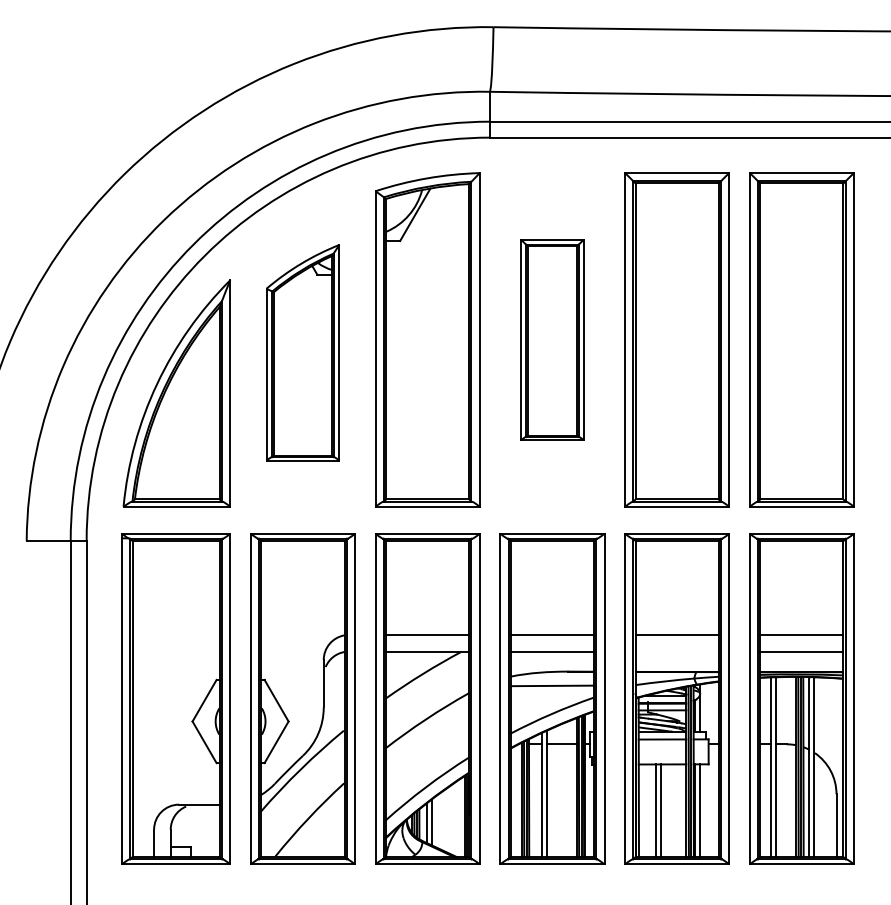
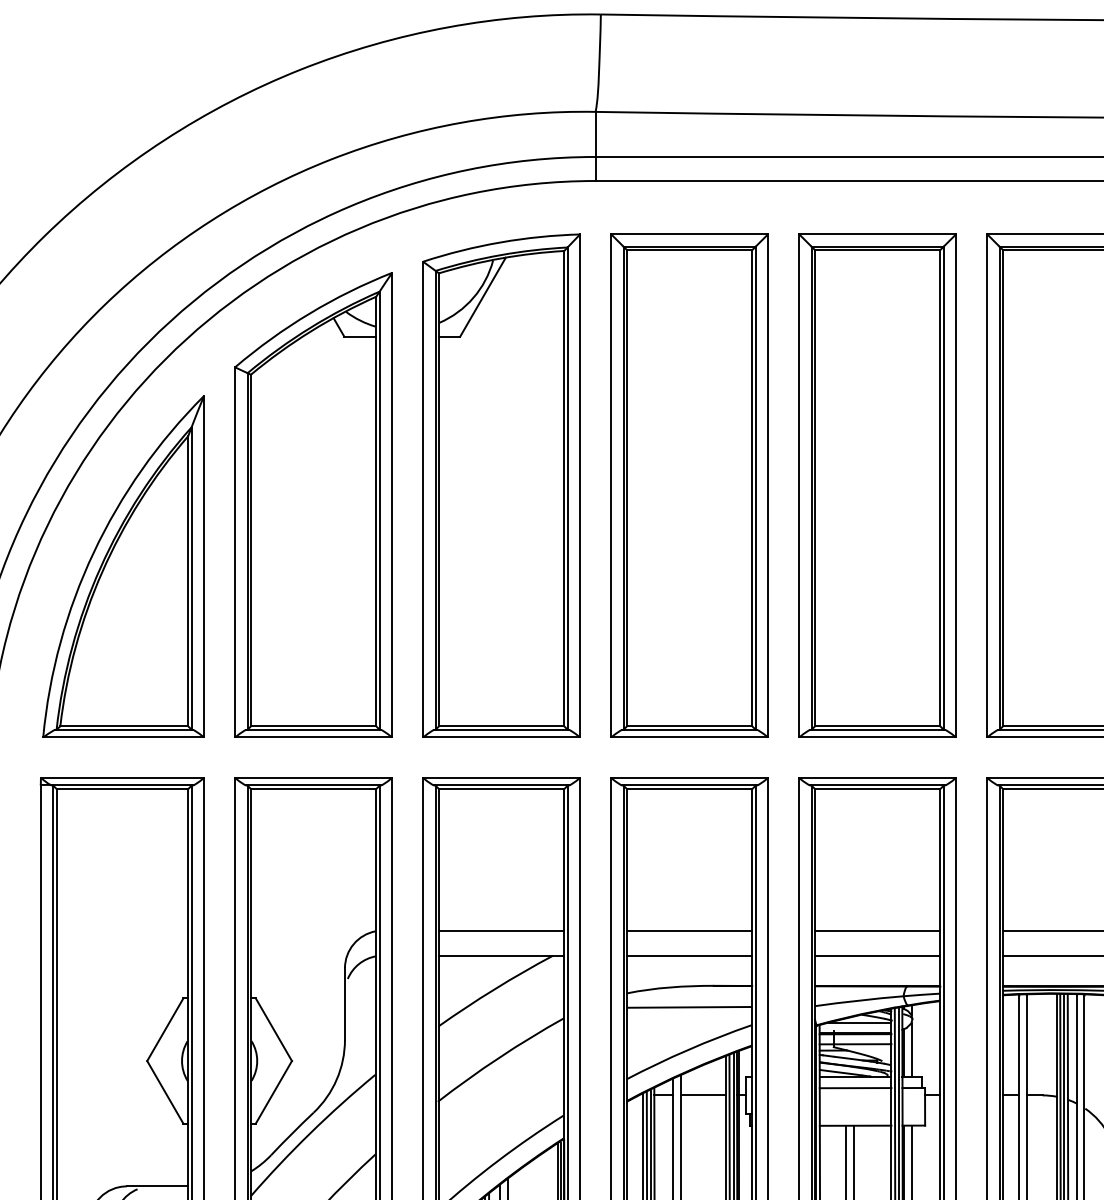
part: (552, 339) -> (689, 485), size x1.67
part: (302, 352) -> (312, 504), size x1.43
line: (676, 651) -> (876, 955), added

